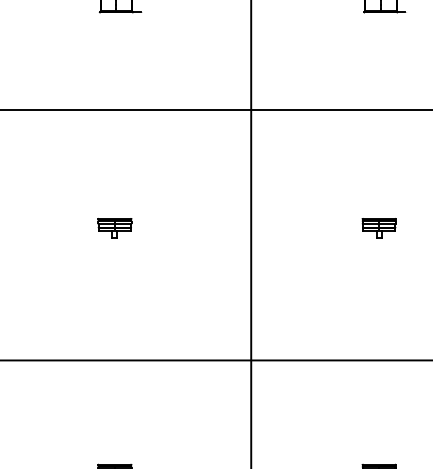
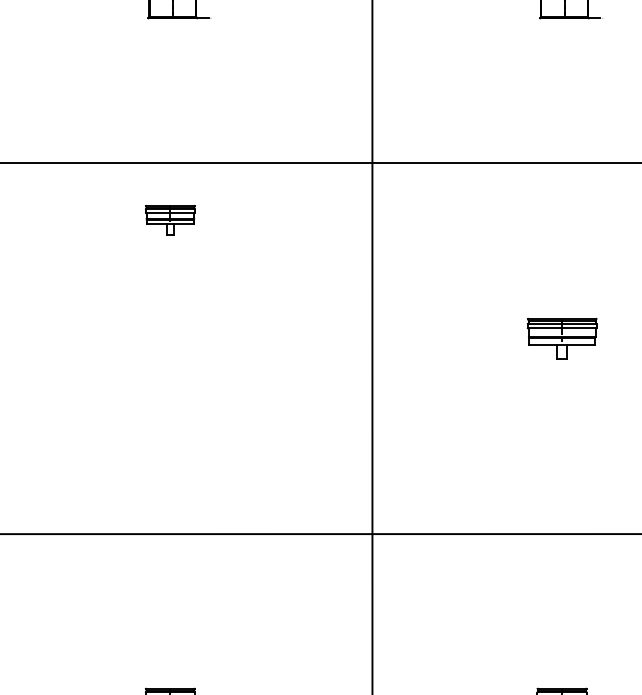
part: (114, 228) -> (169, 220), moved
part: (378, 228) -> (561, 338), size x1.4

